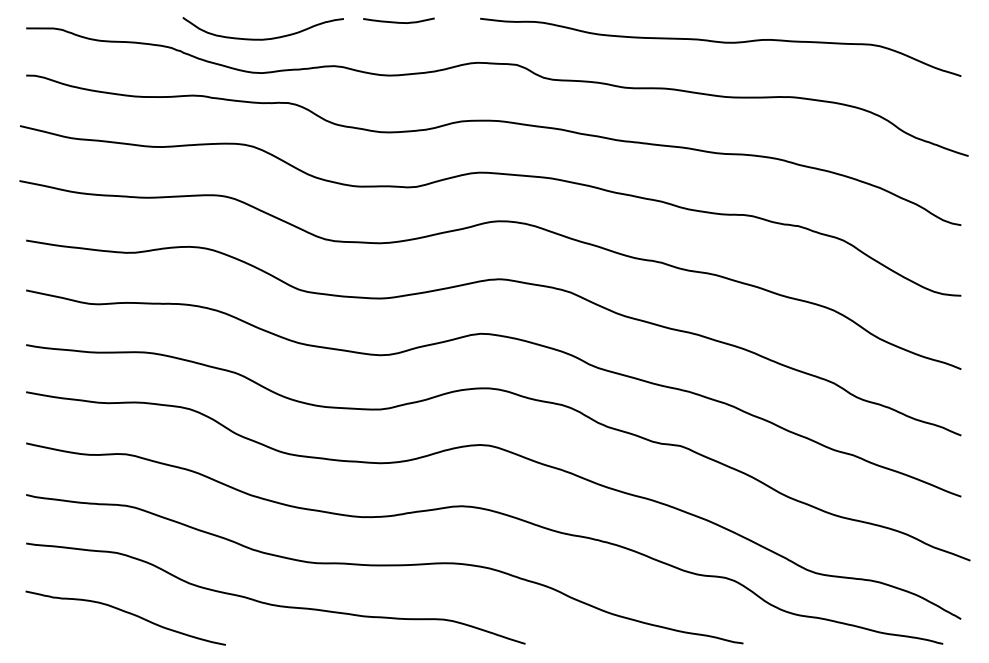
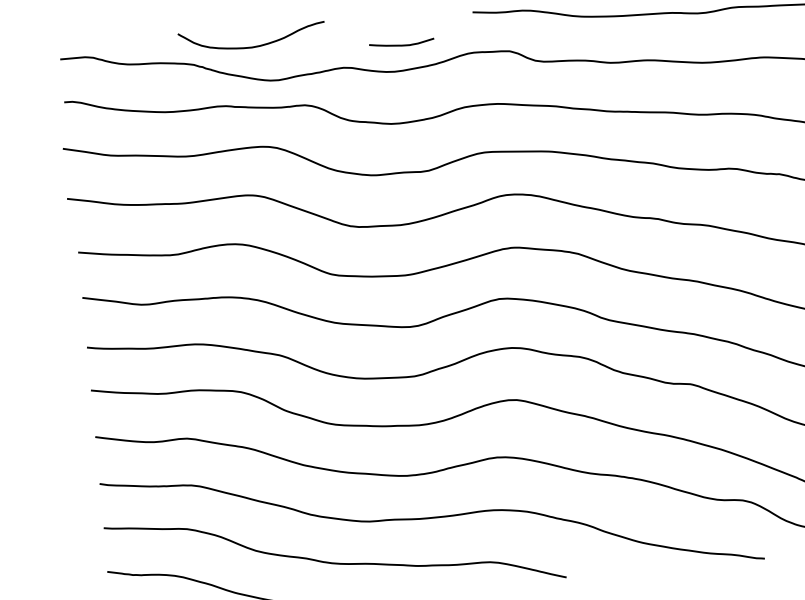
curve: (397, 21) -> (400, 44), moved
curve: (262, 38) -> (252, 46), moved

